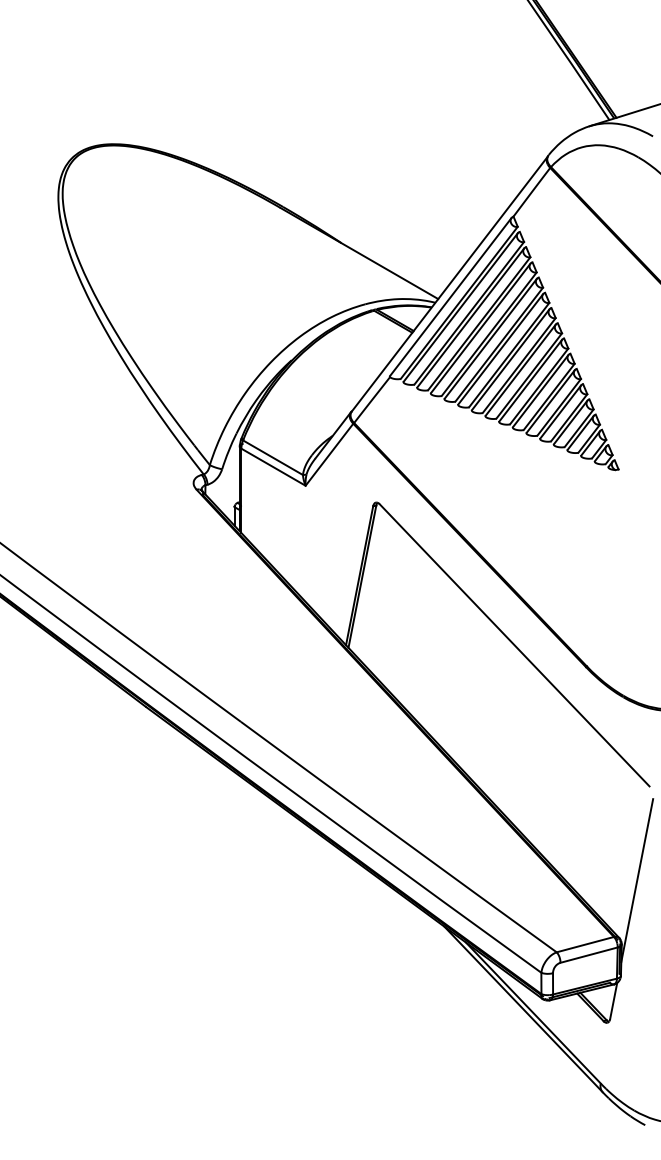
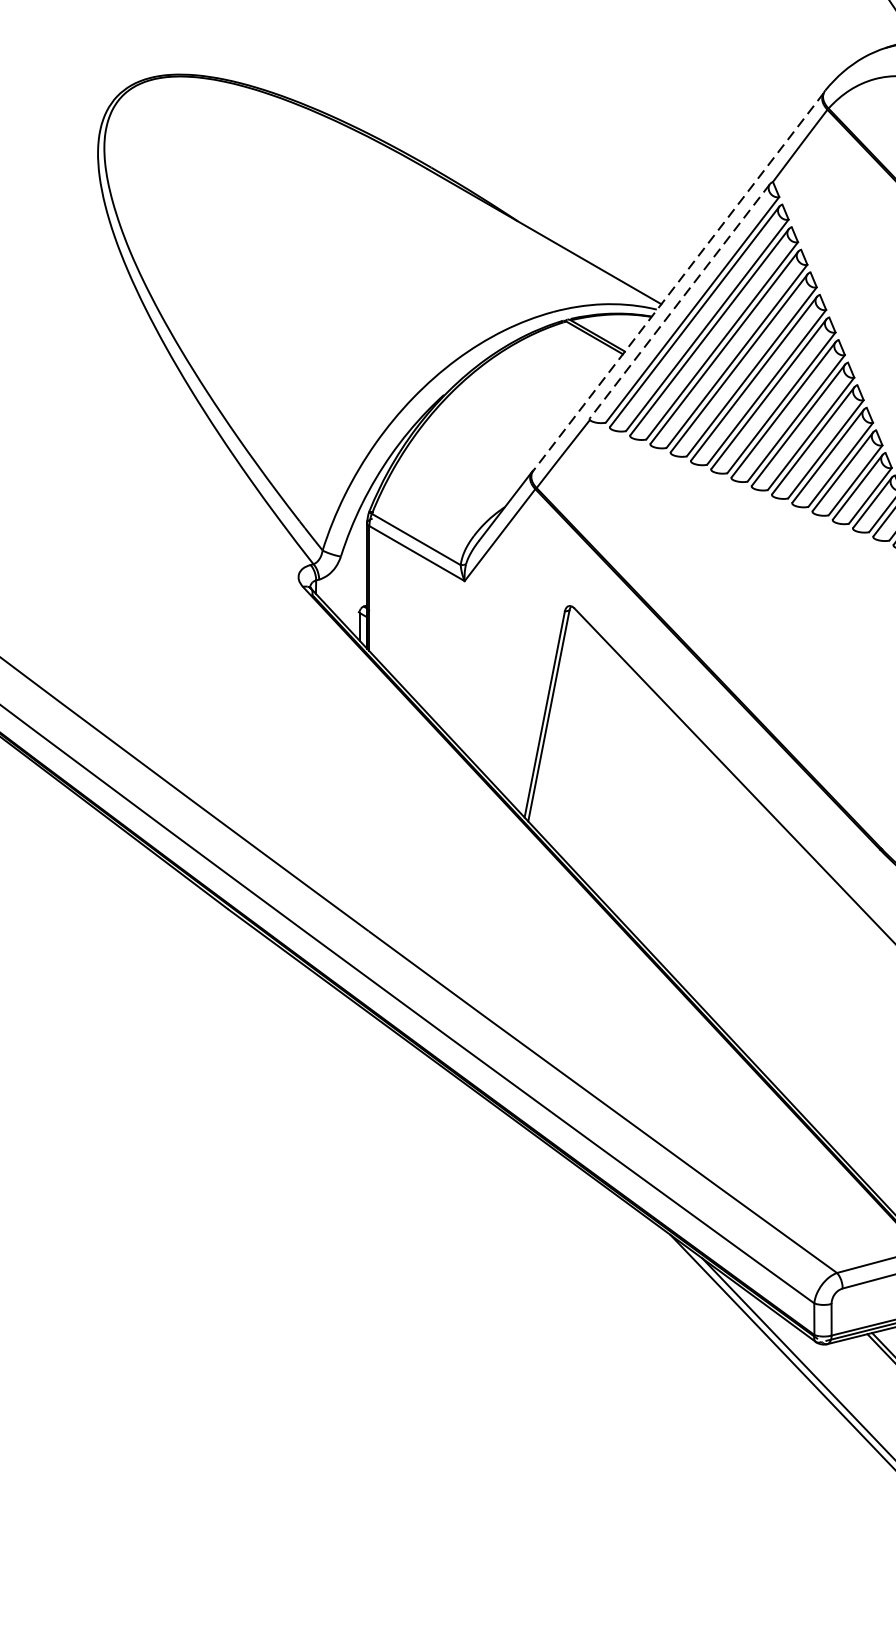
line: (449, 283) -> (678, 281), solid -> dashed
line: (450, 297) -> (679, 301), solid -> dashed

